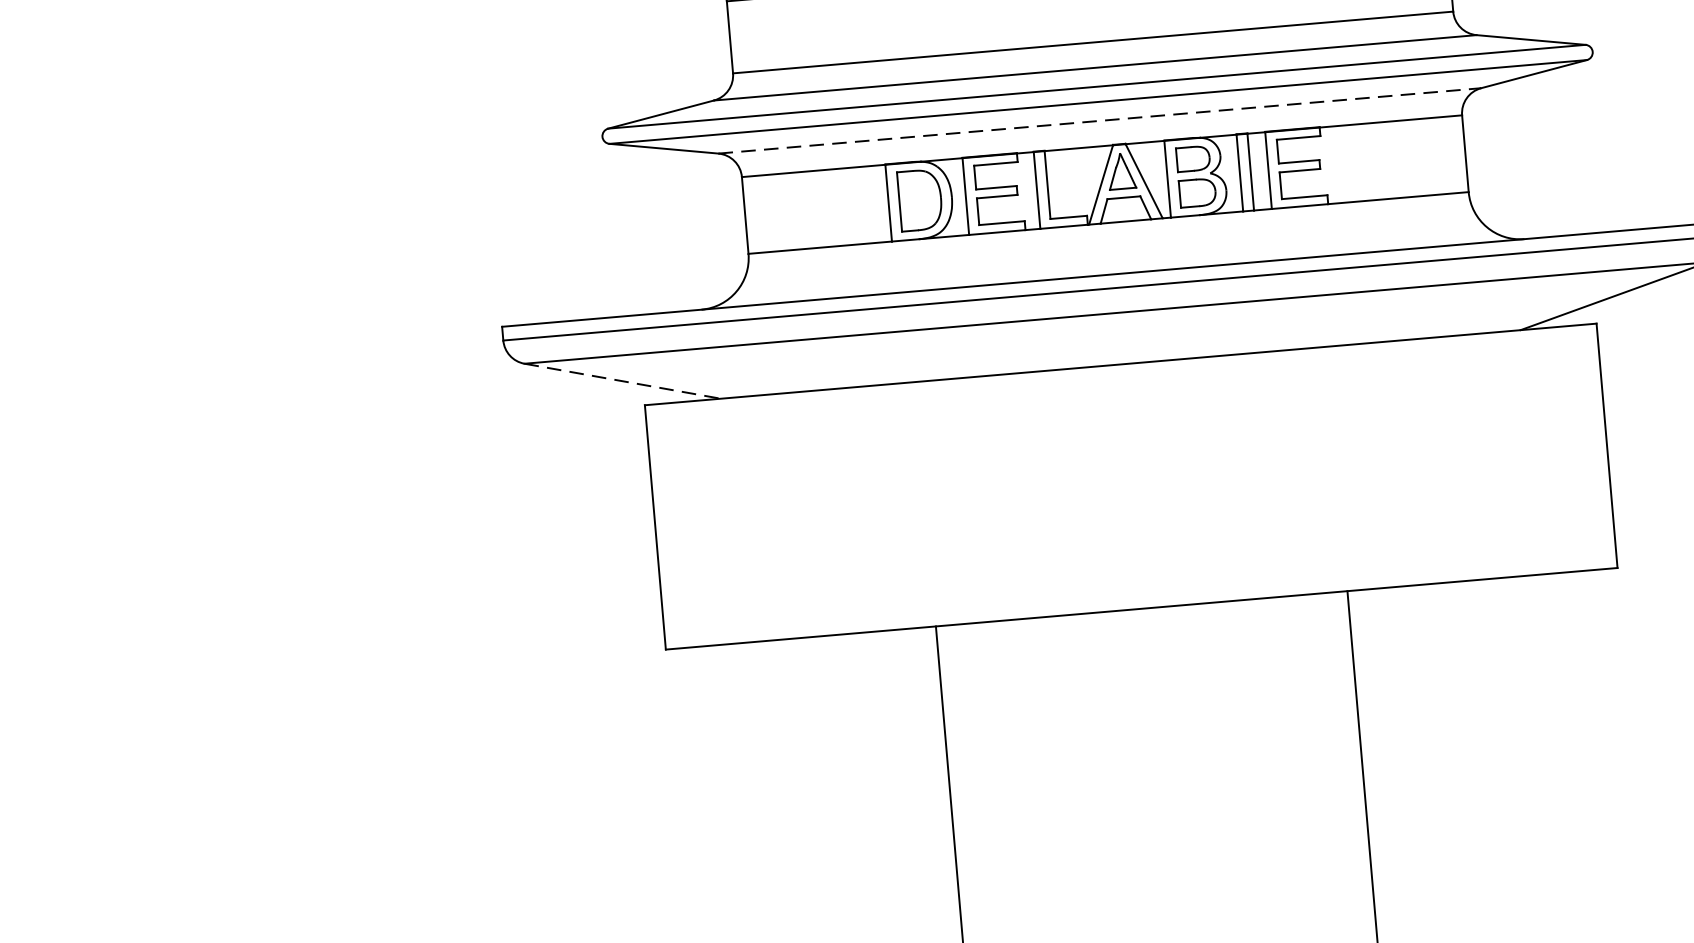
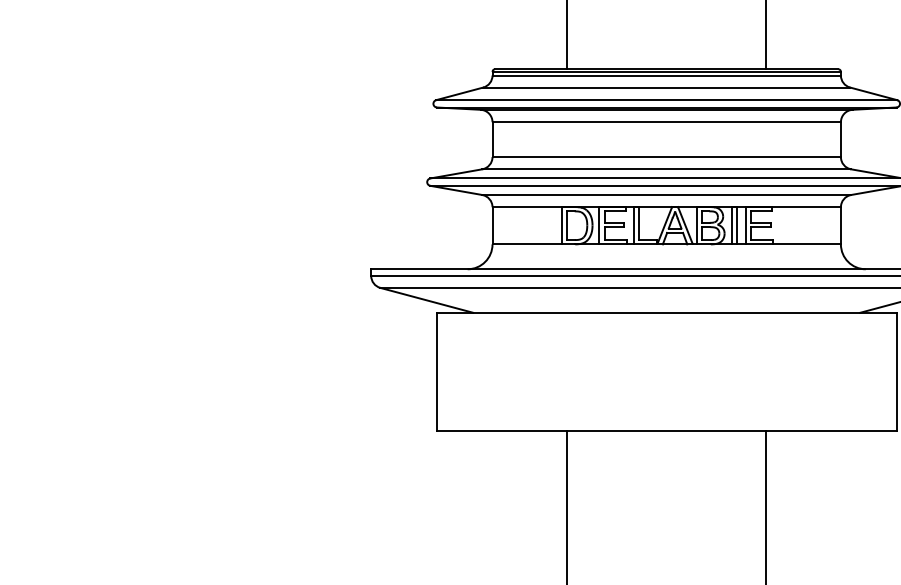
line: (1101, 121) -> (667, 195), dashed -> solid
line: (624, 381) -> (427, 300), dashed -> solid

